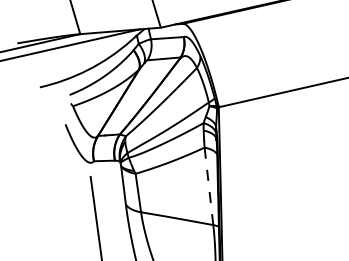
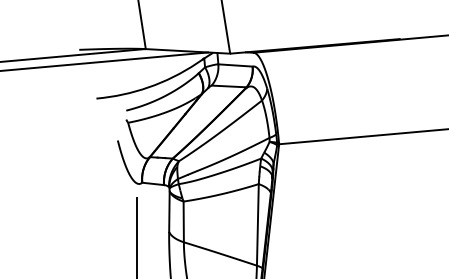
line: (208, 186) -> (257, 224), dashed -> solid

